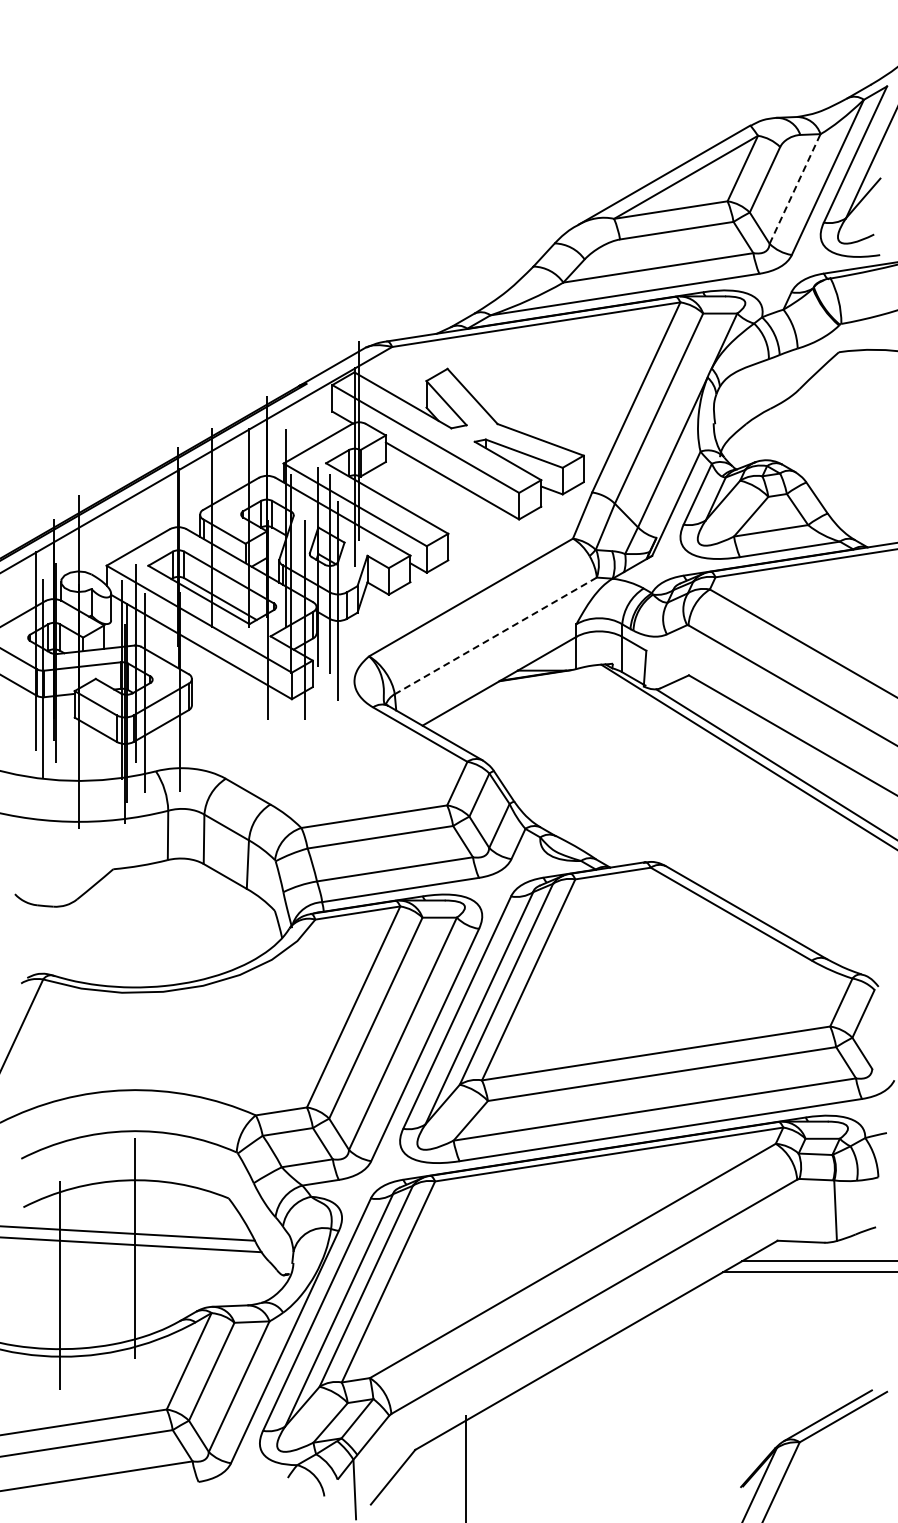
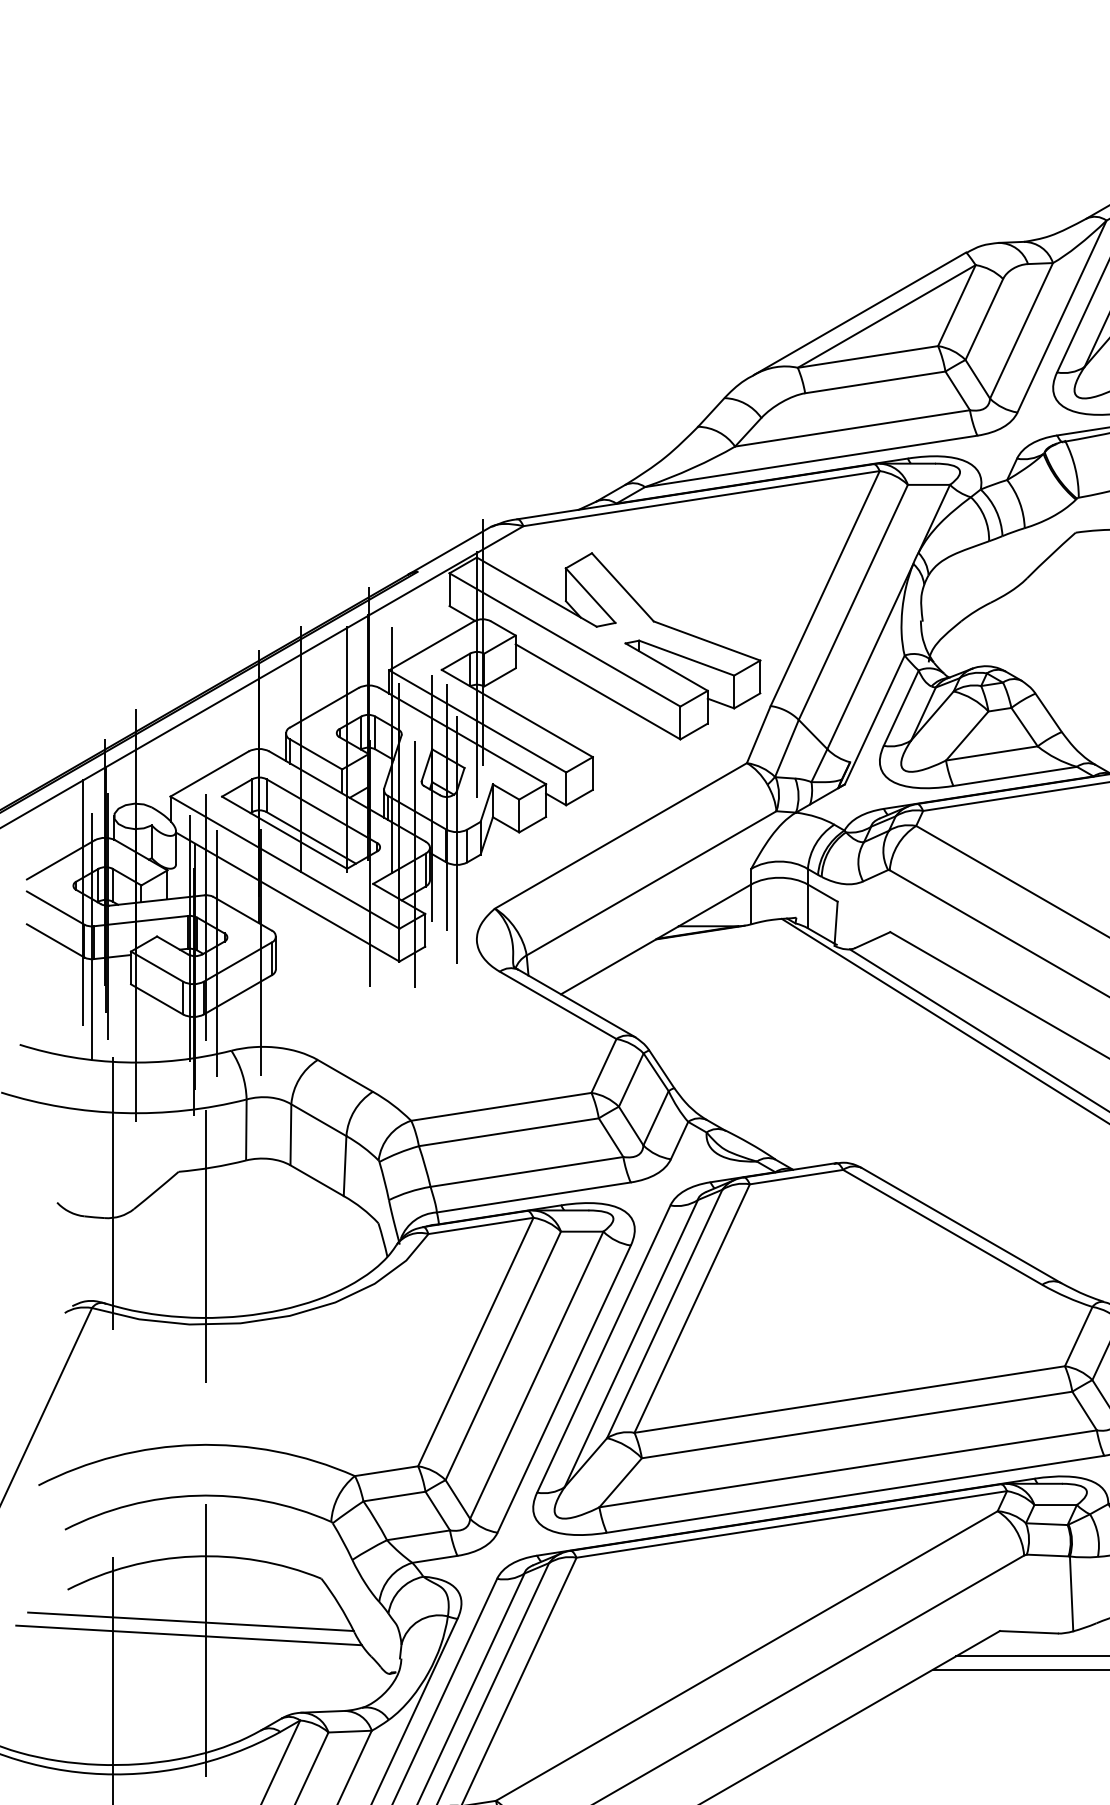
line: (795, 188) -> (1022, 330), dashed -> solid
line: (495, 635) -> (651, 882), dashed -> solid
line: (60, 886) -> (113, 1193), added
line: (135, 929) -> (206, 1246), added

